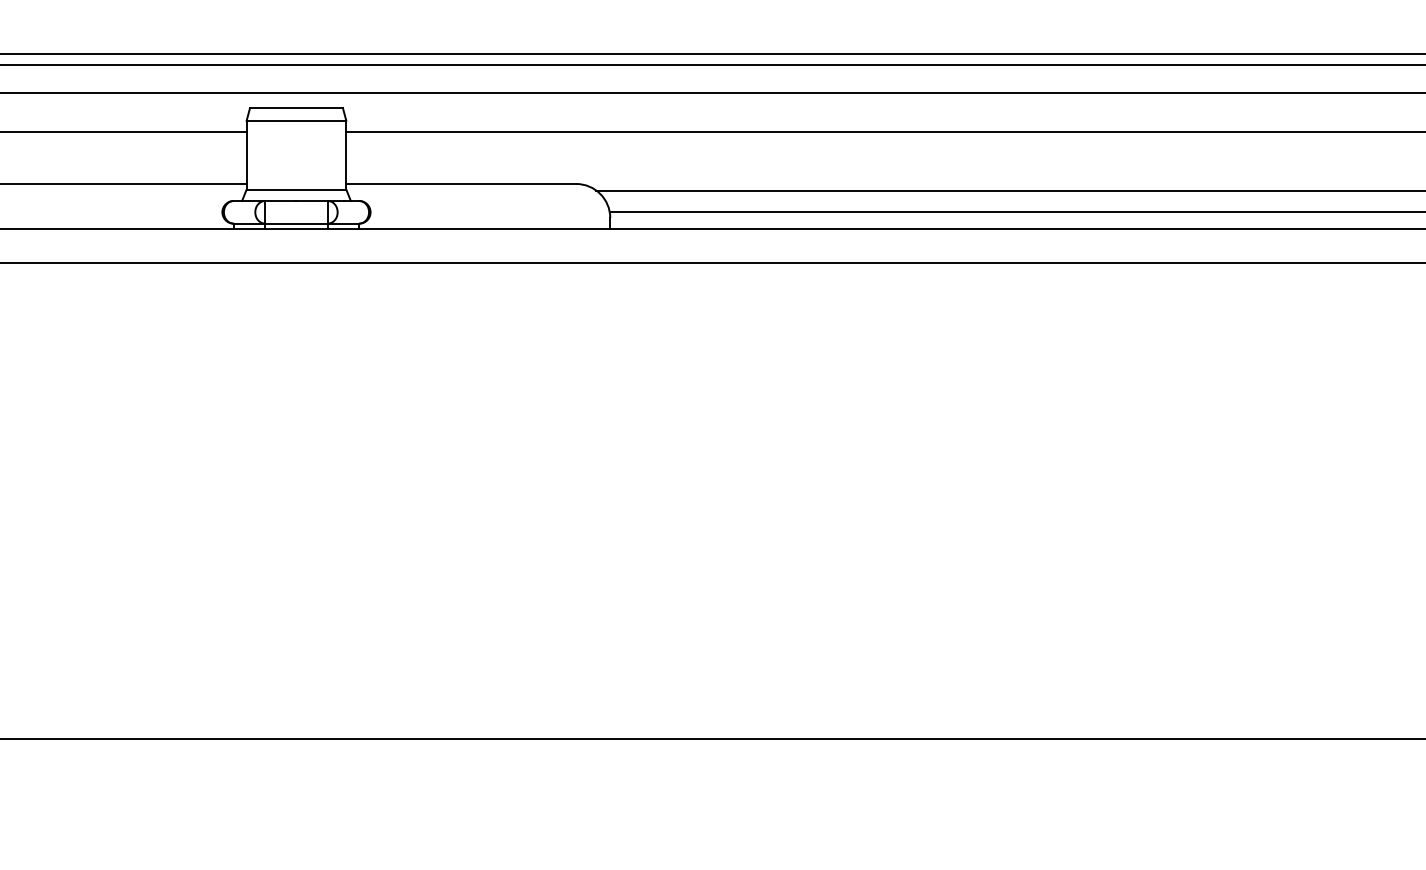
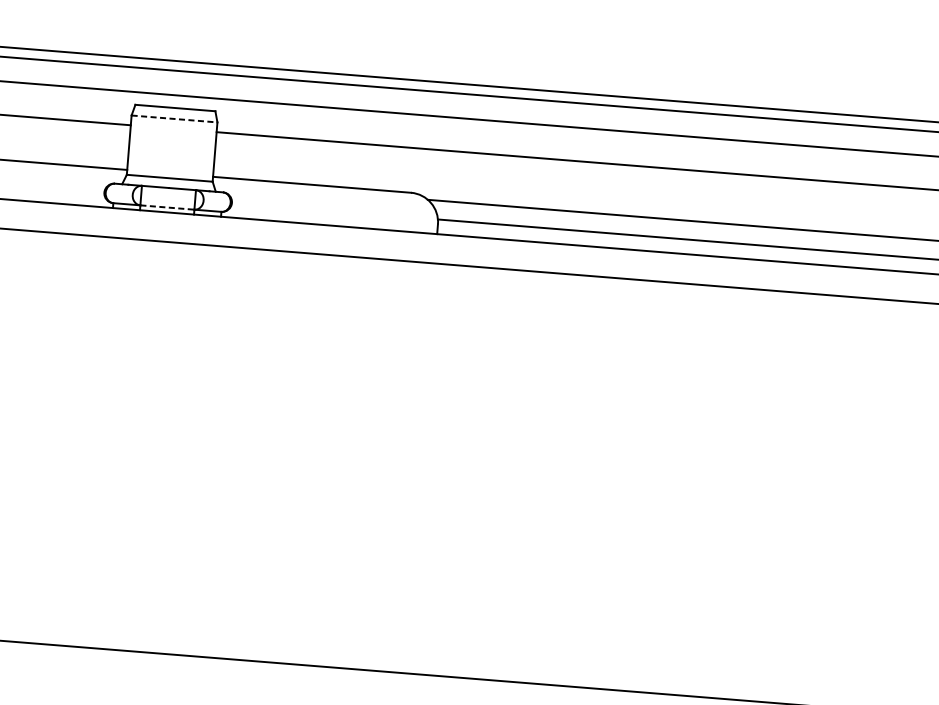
line: (296, 120) -> (174, 118), solid -> dashed
line: (296, 223) -> (167, 207), solid -> dashed

